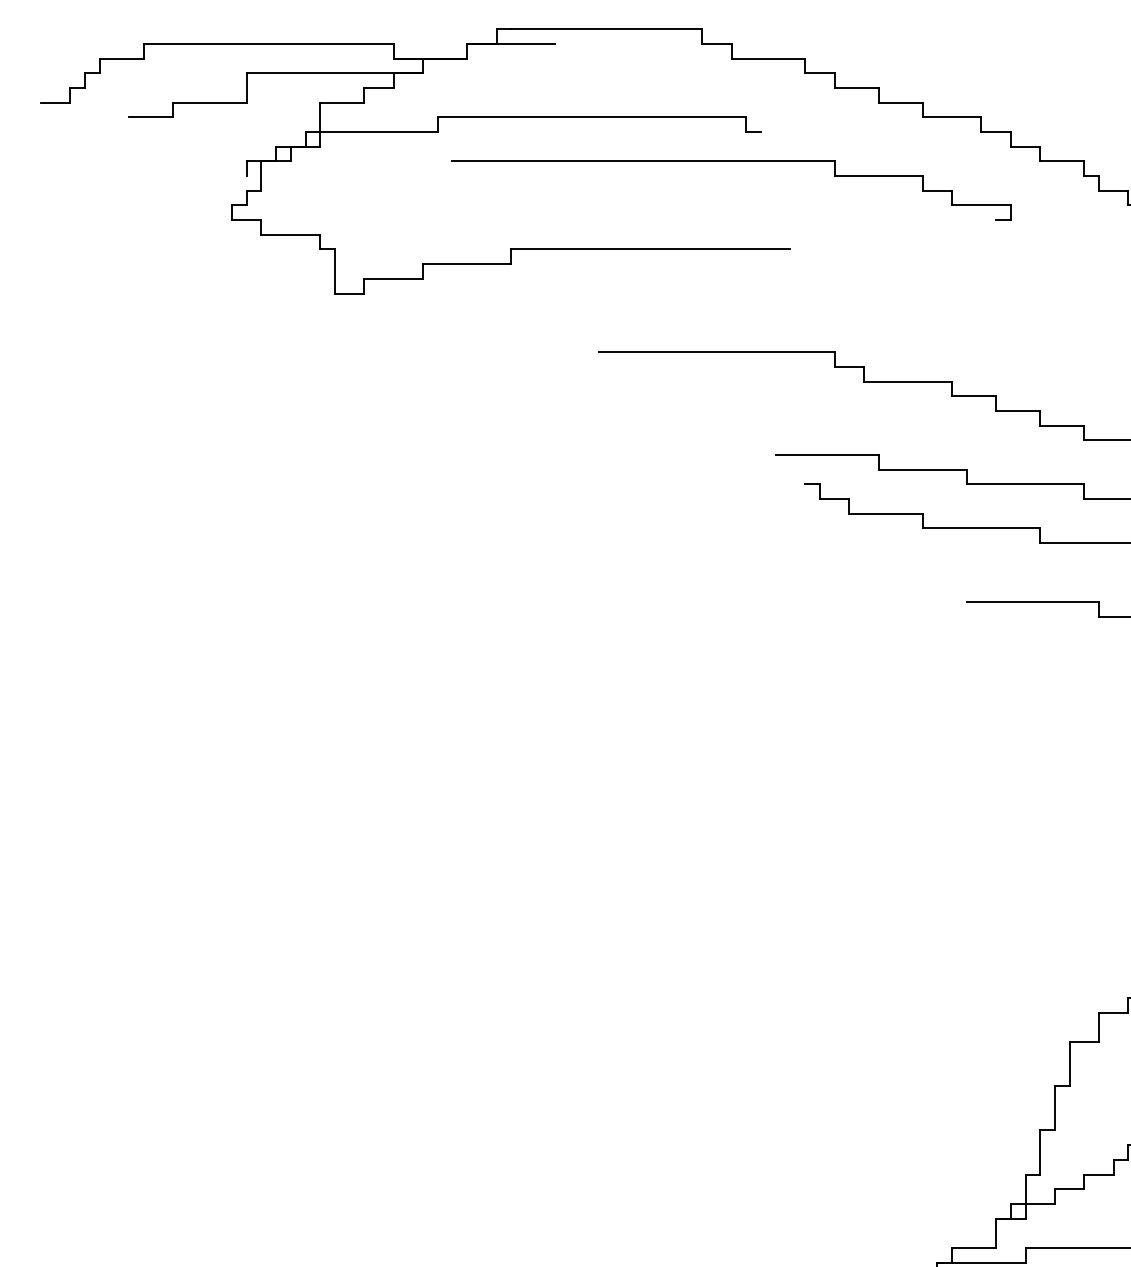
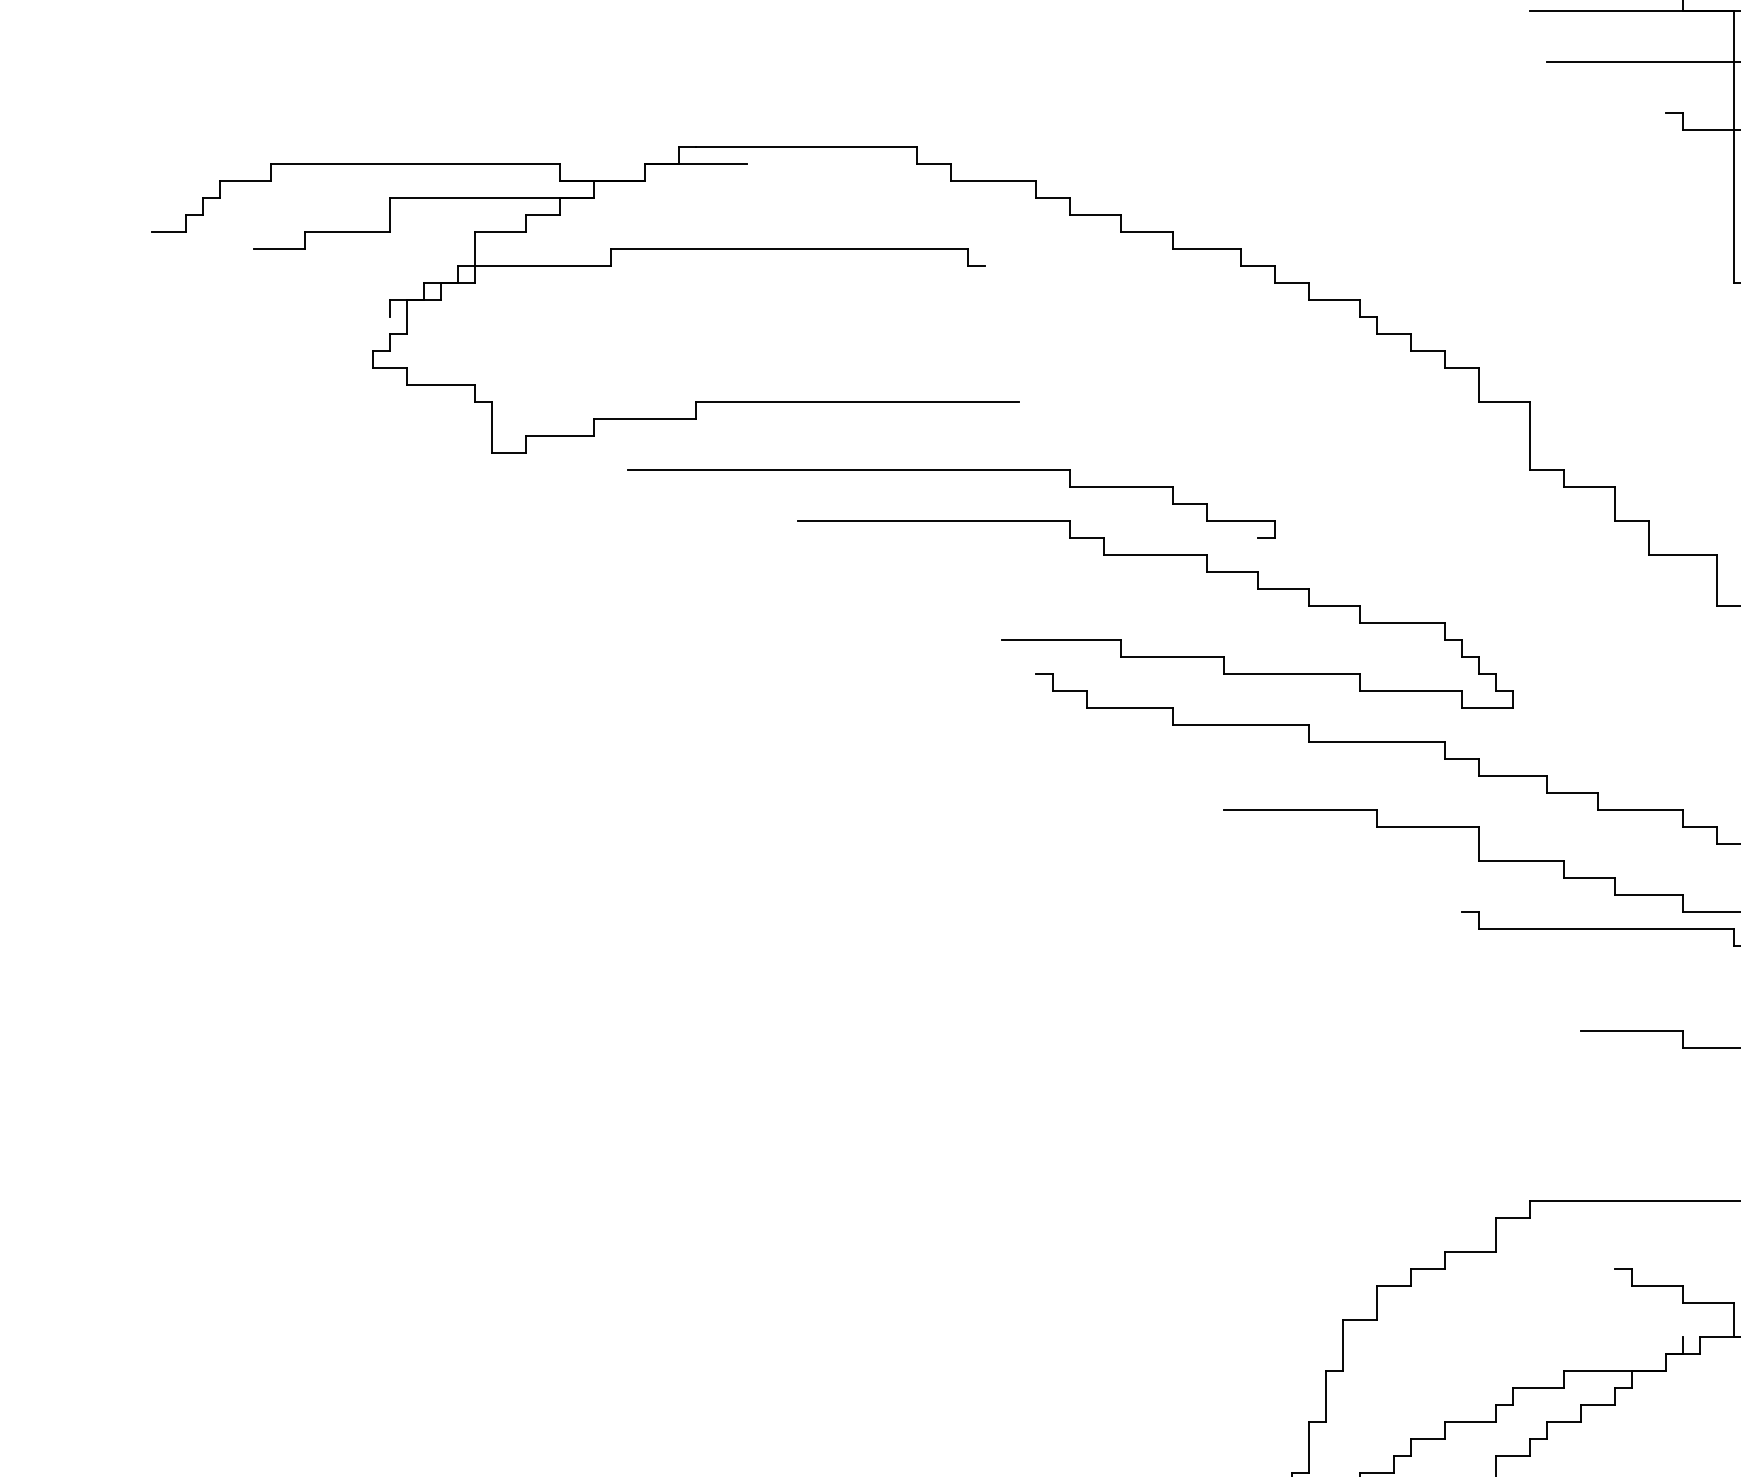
part: (731, 161) -> (951, 470), moved

